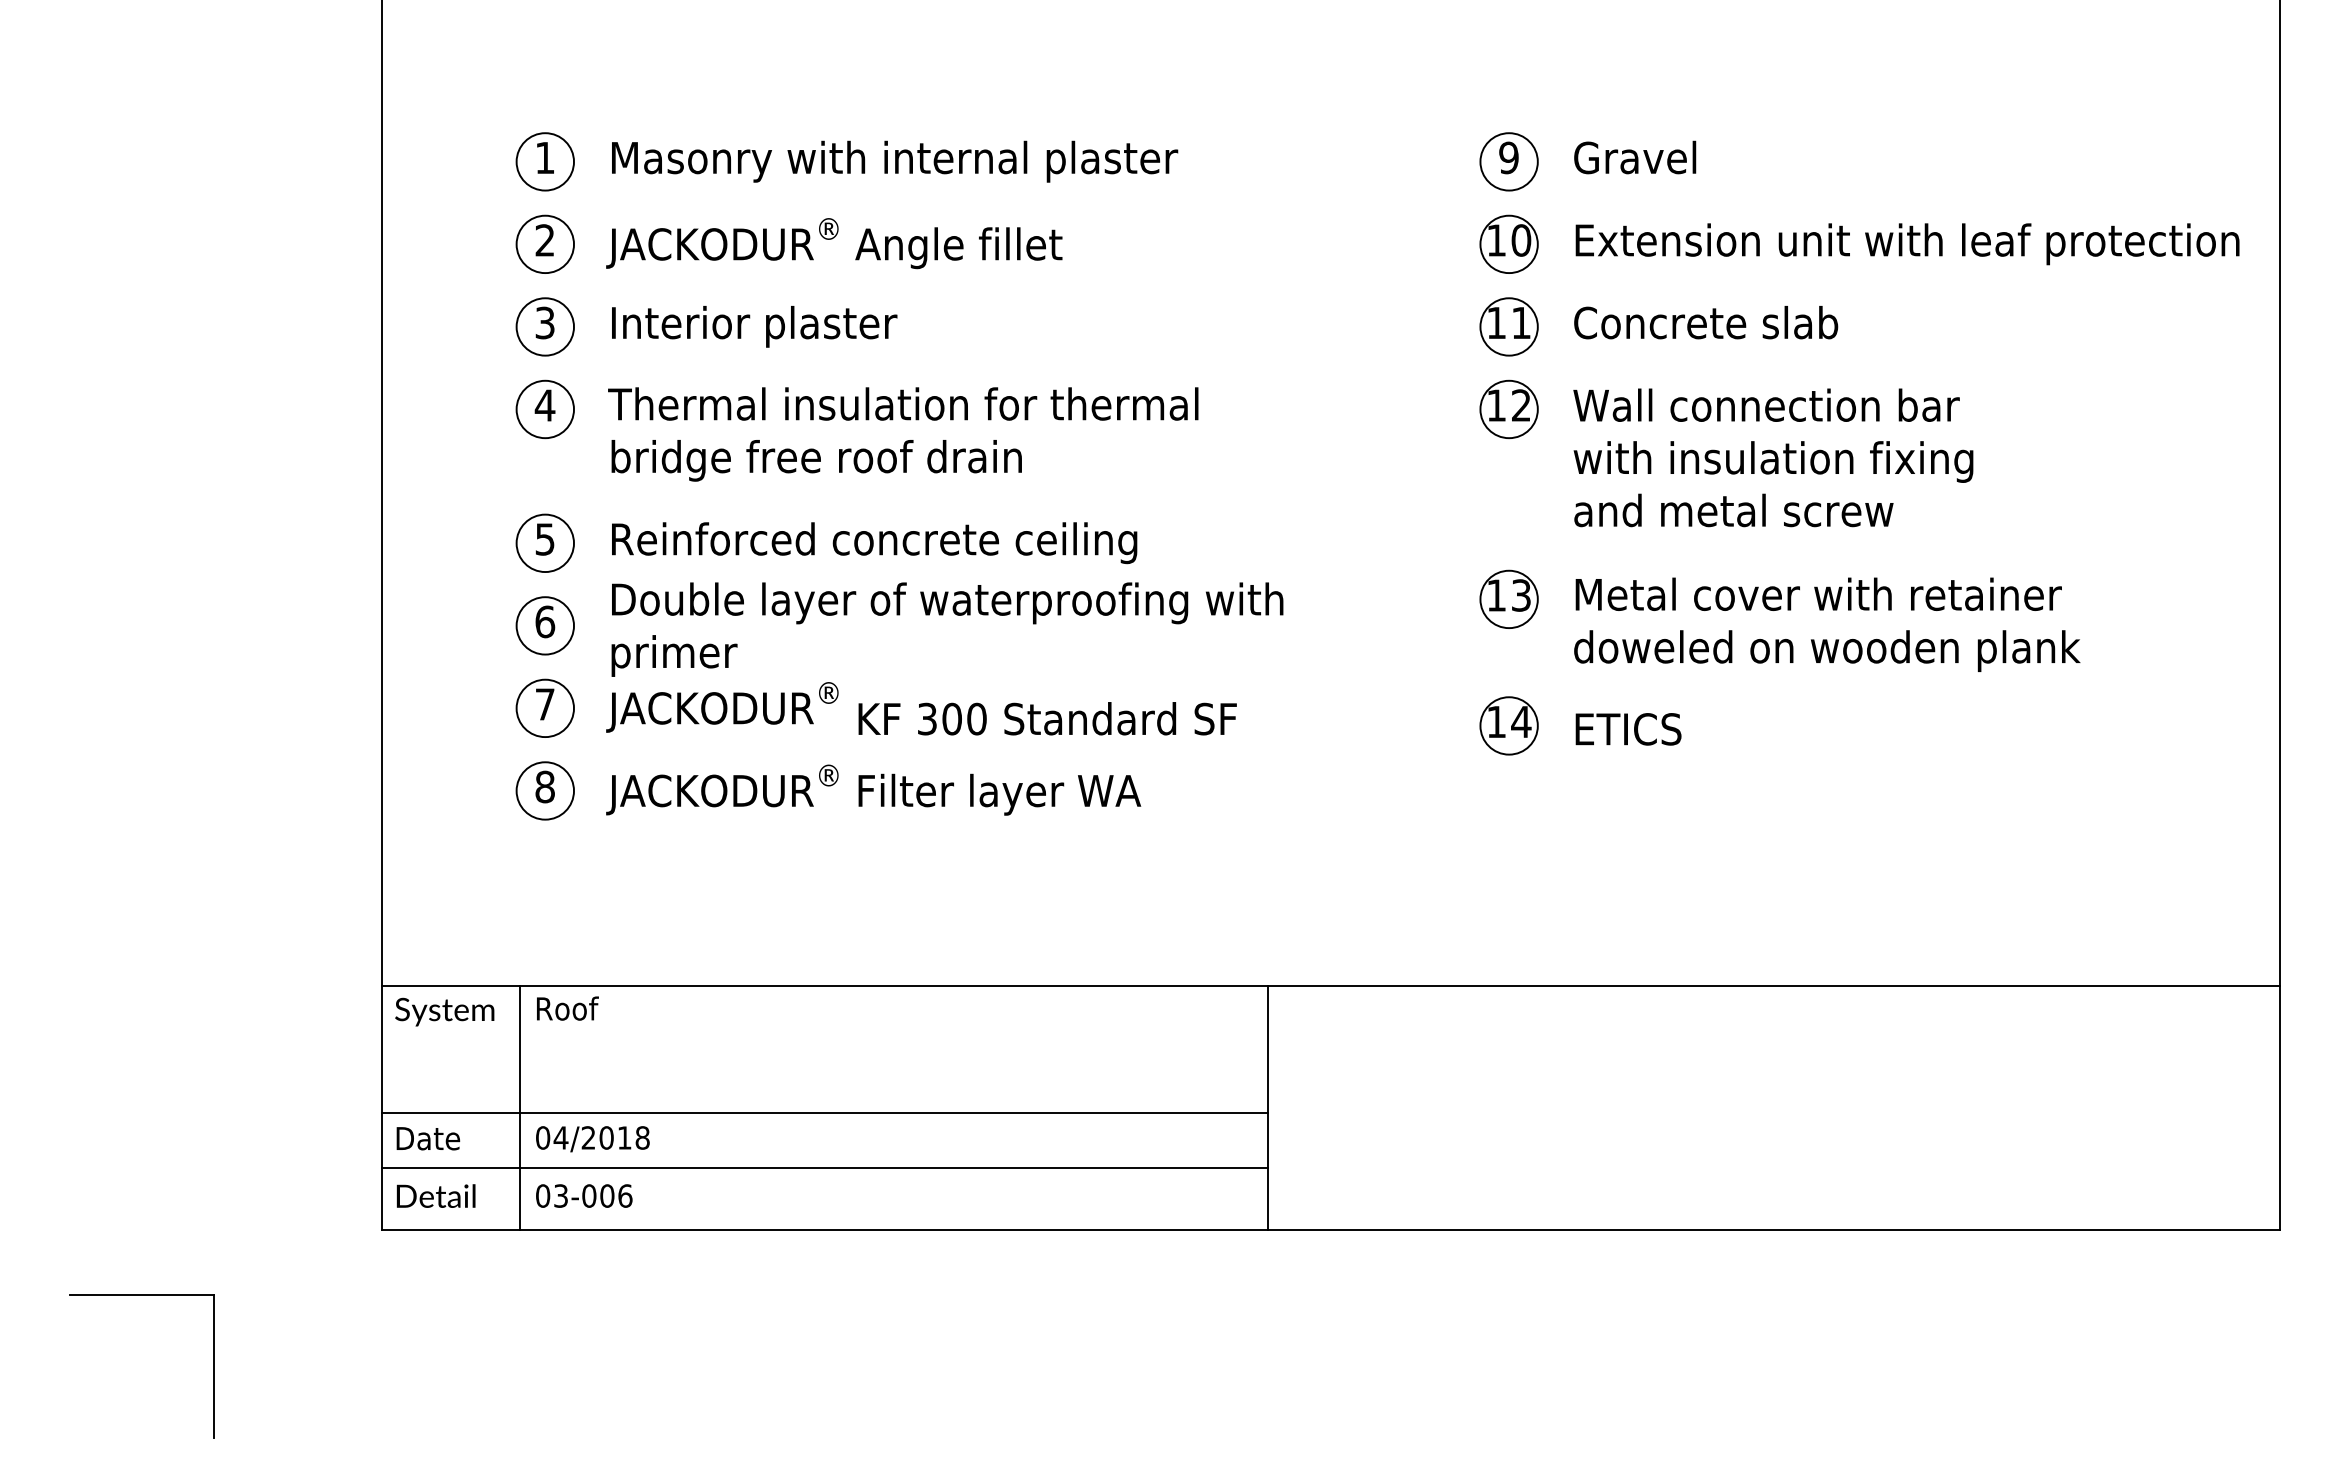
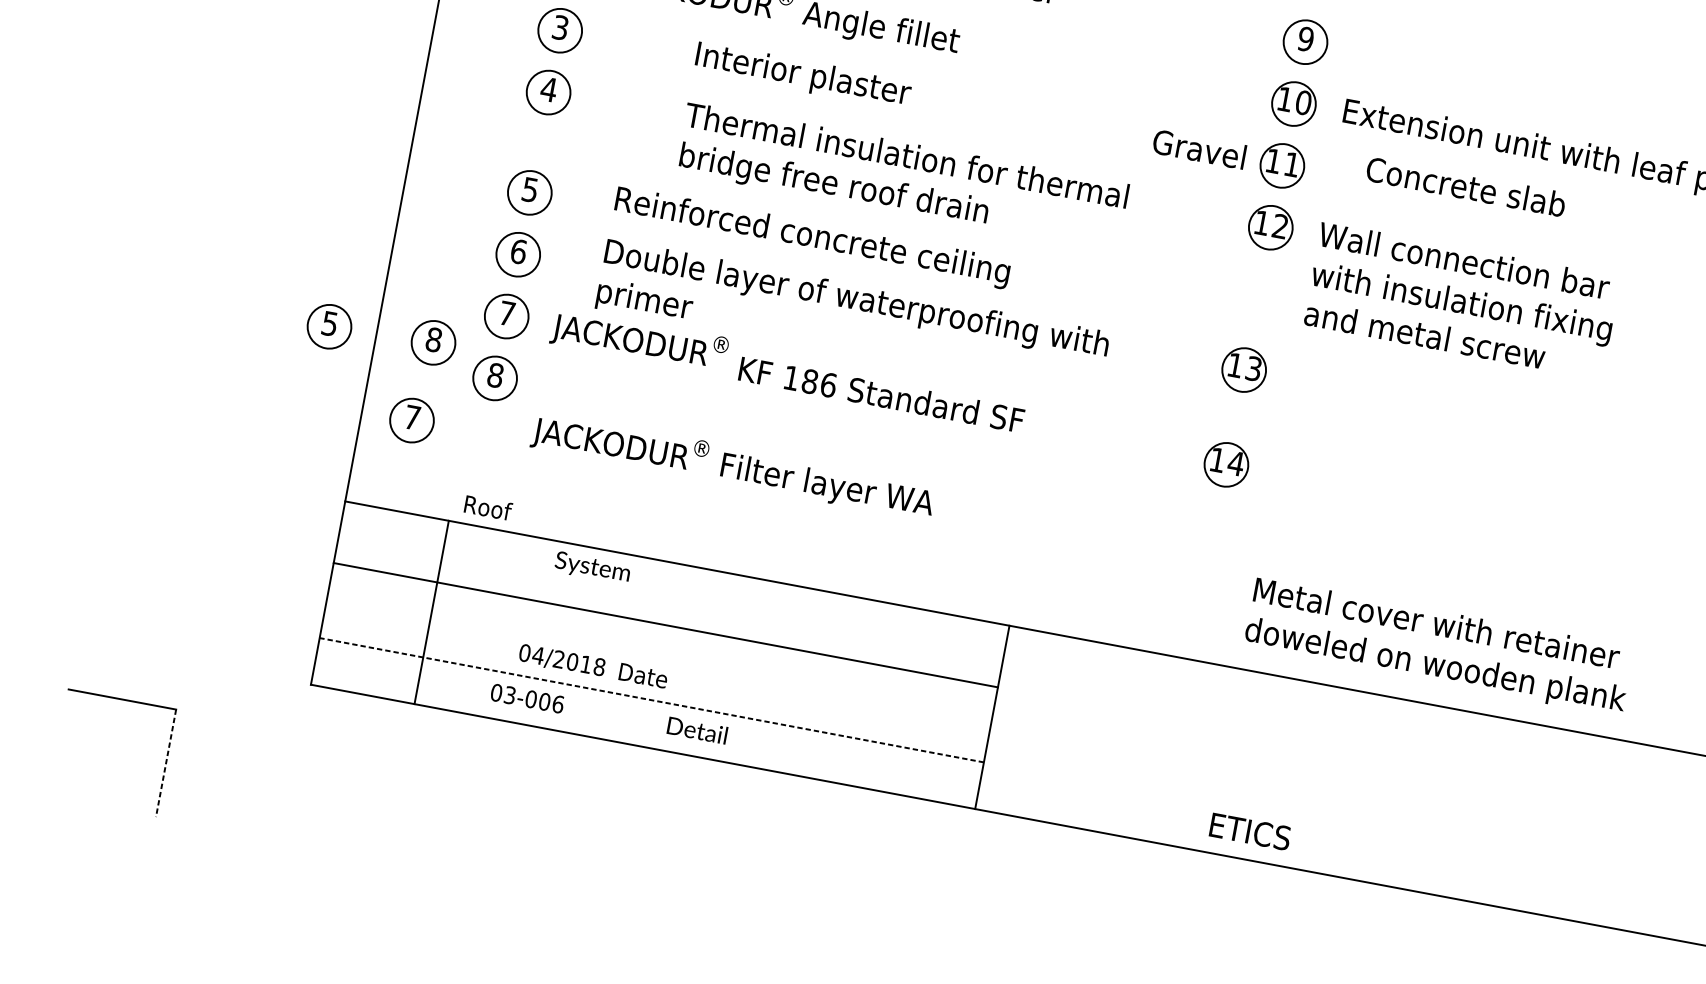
text: (1635, 157) -> (1199, 149), moved
text: (1706, 322) -> (1466, 186), moved
text: (754, 326) -> (803, 75), moved
text: (903, 434) -> (902, 178), moved
text: (874, 543) -> (812, 238), moved
text: (1827, 624) -> (1439, 647), moved
text: (947, 629) -> (852, 320), moved
text: (952, 718) -> (810, 381), 300 -> 186
text: (1628, 729) -> (1250, 831), moved
part: (456, 759) -> (432, 342), added
part: (318, 763) -> (329, 326), added
text: (873, 789) -> (733, 465), moved
part: (447, 864) -> (411, 419), added
text: (567, 1008) -> (488, 507), moved
text: (444, 1011) -> (592, 567), moved
line: (824, 1112) -> (665, 624), moved
text: (428, 1138) -> (643, 675), moved
text: (592, 1139) -> (561, 661), moved
line: (824, 1168) -> (651, 700), solid -> dashed
text: (435, 1195) -> (697, 729), moved
text: (584, 1195) -> (527, 698), moved
line: (213, 1366) -> (165, 763), solid -> dashed

